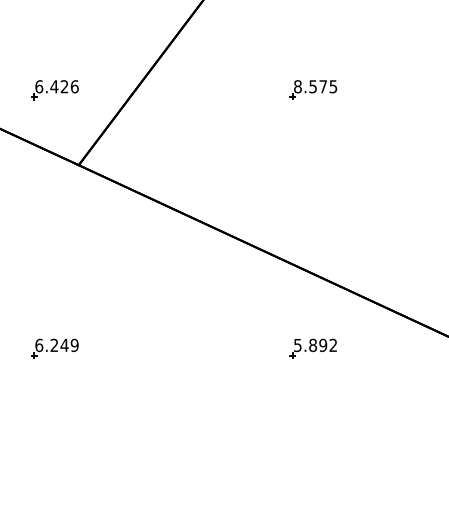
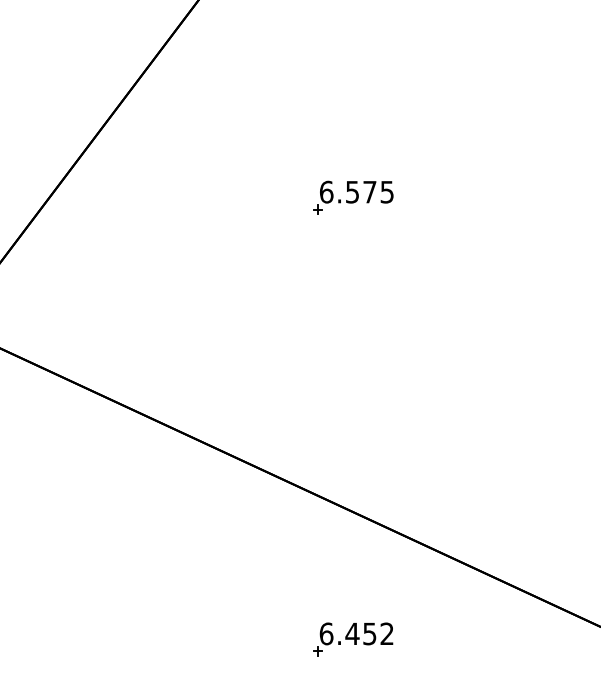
text: (297, 86) -> (325, 191), 8.575 -> 6.575
text: (310, 345) -> (348, 634), 5.892 -> 6.452

